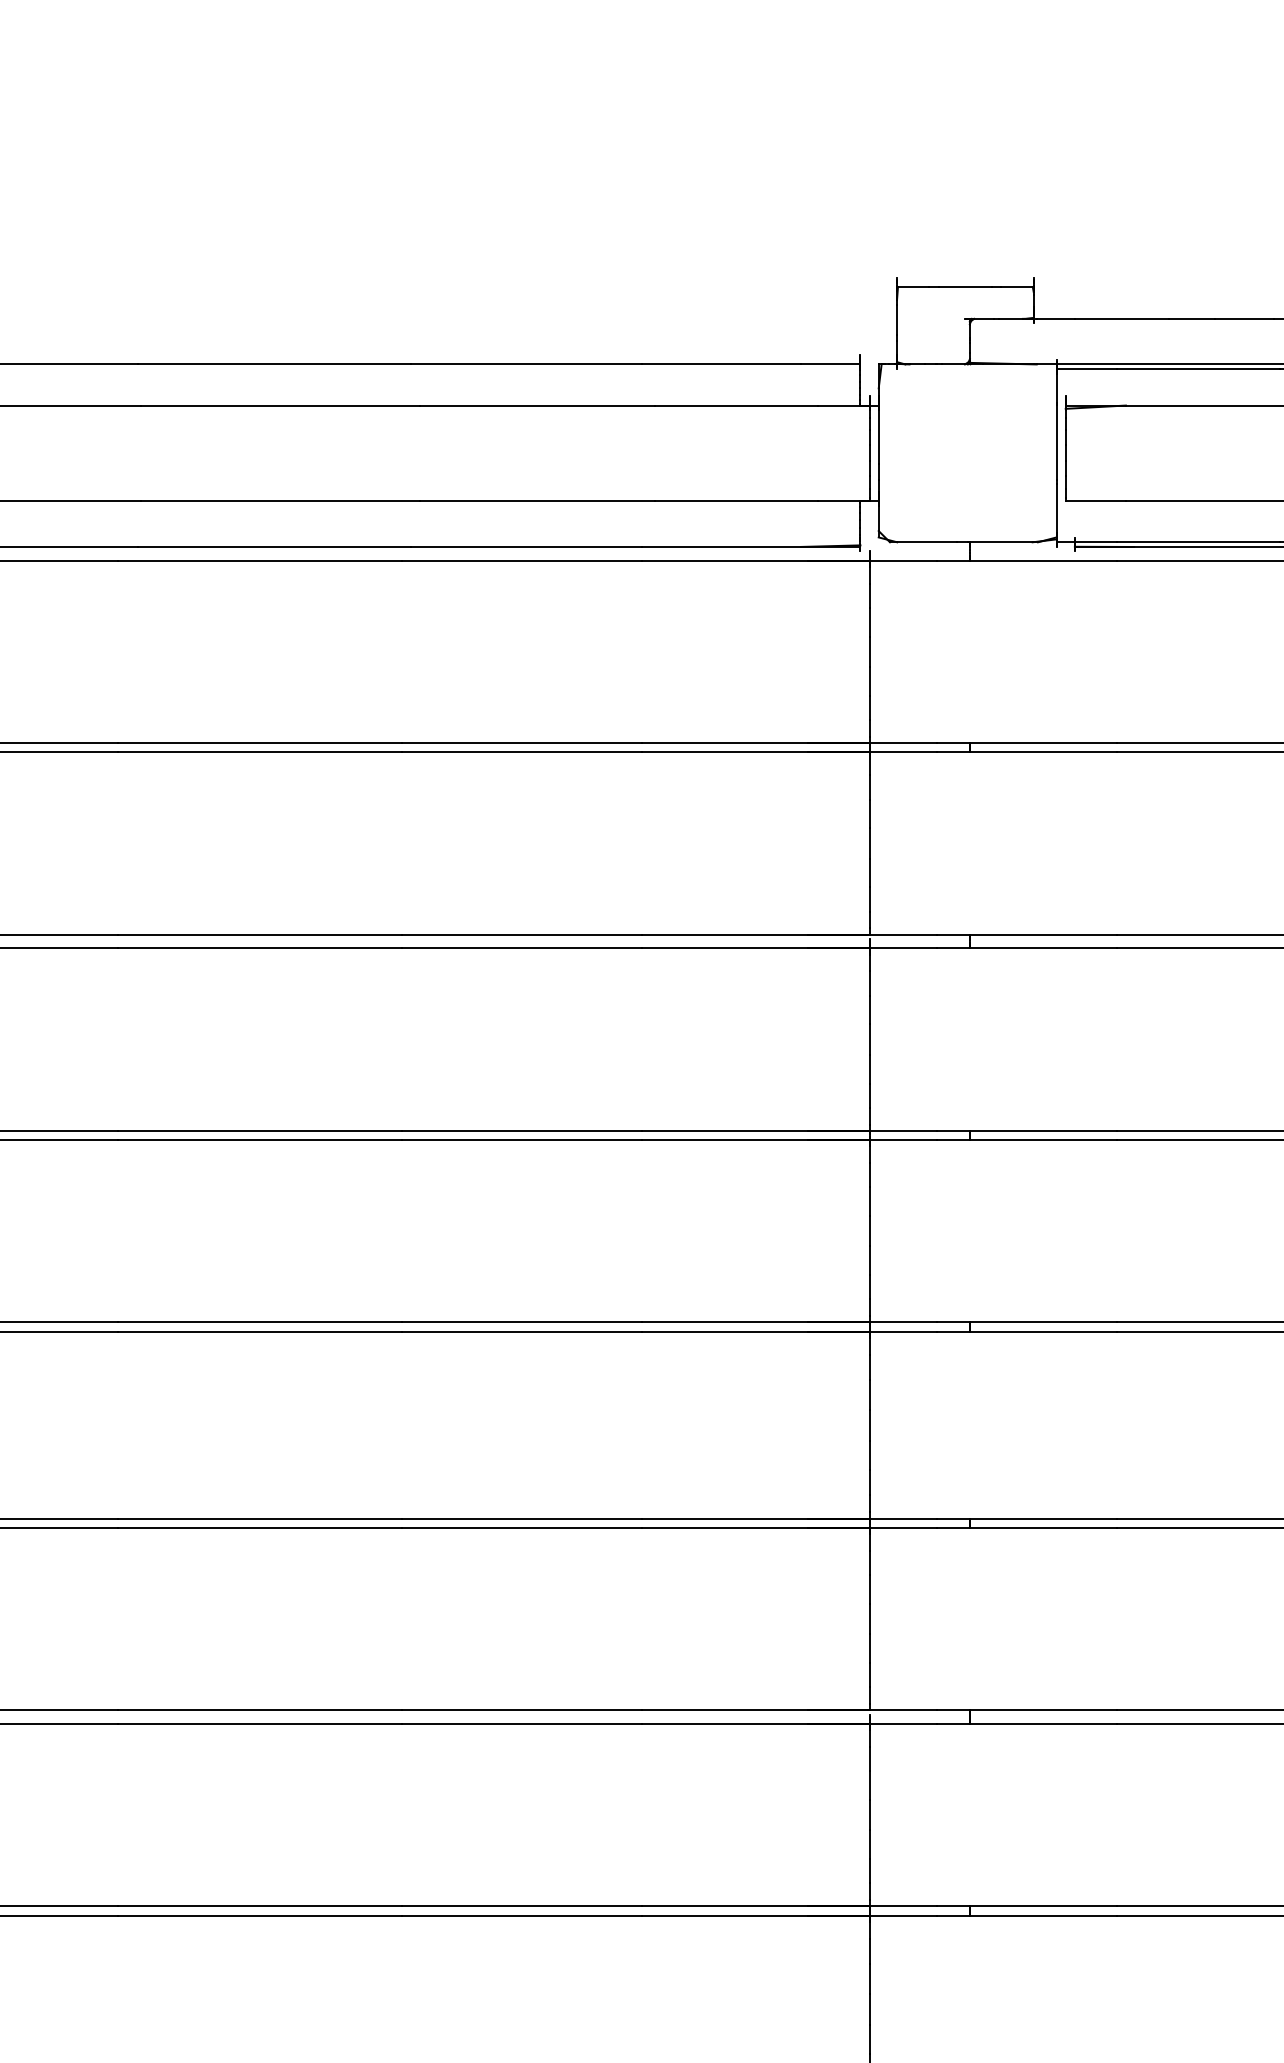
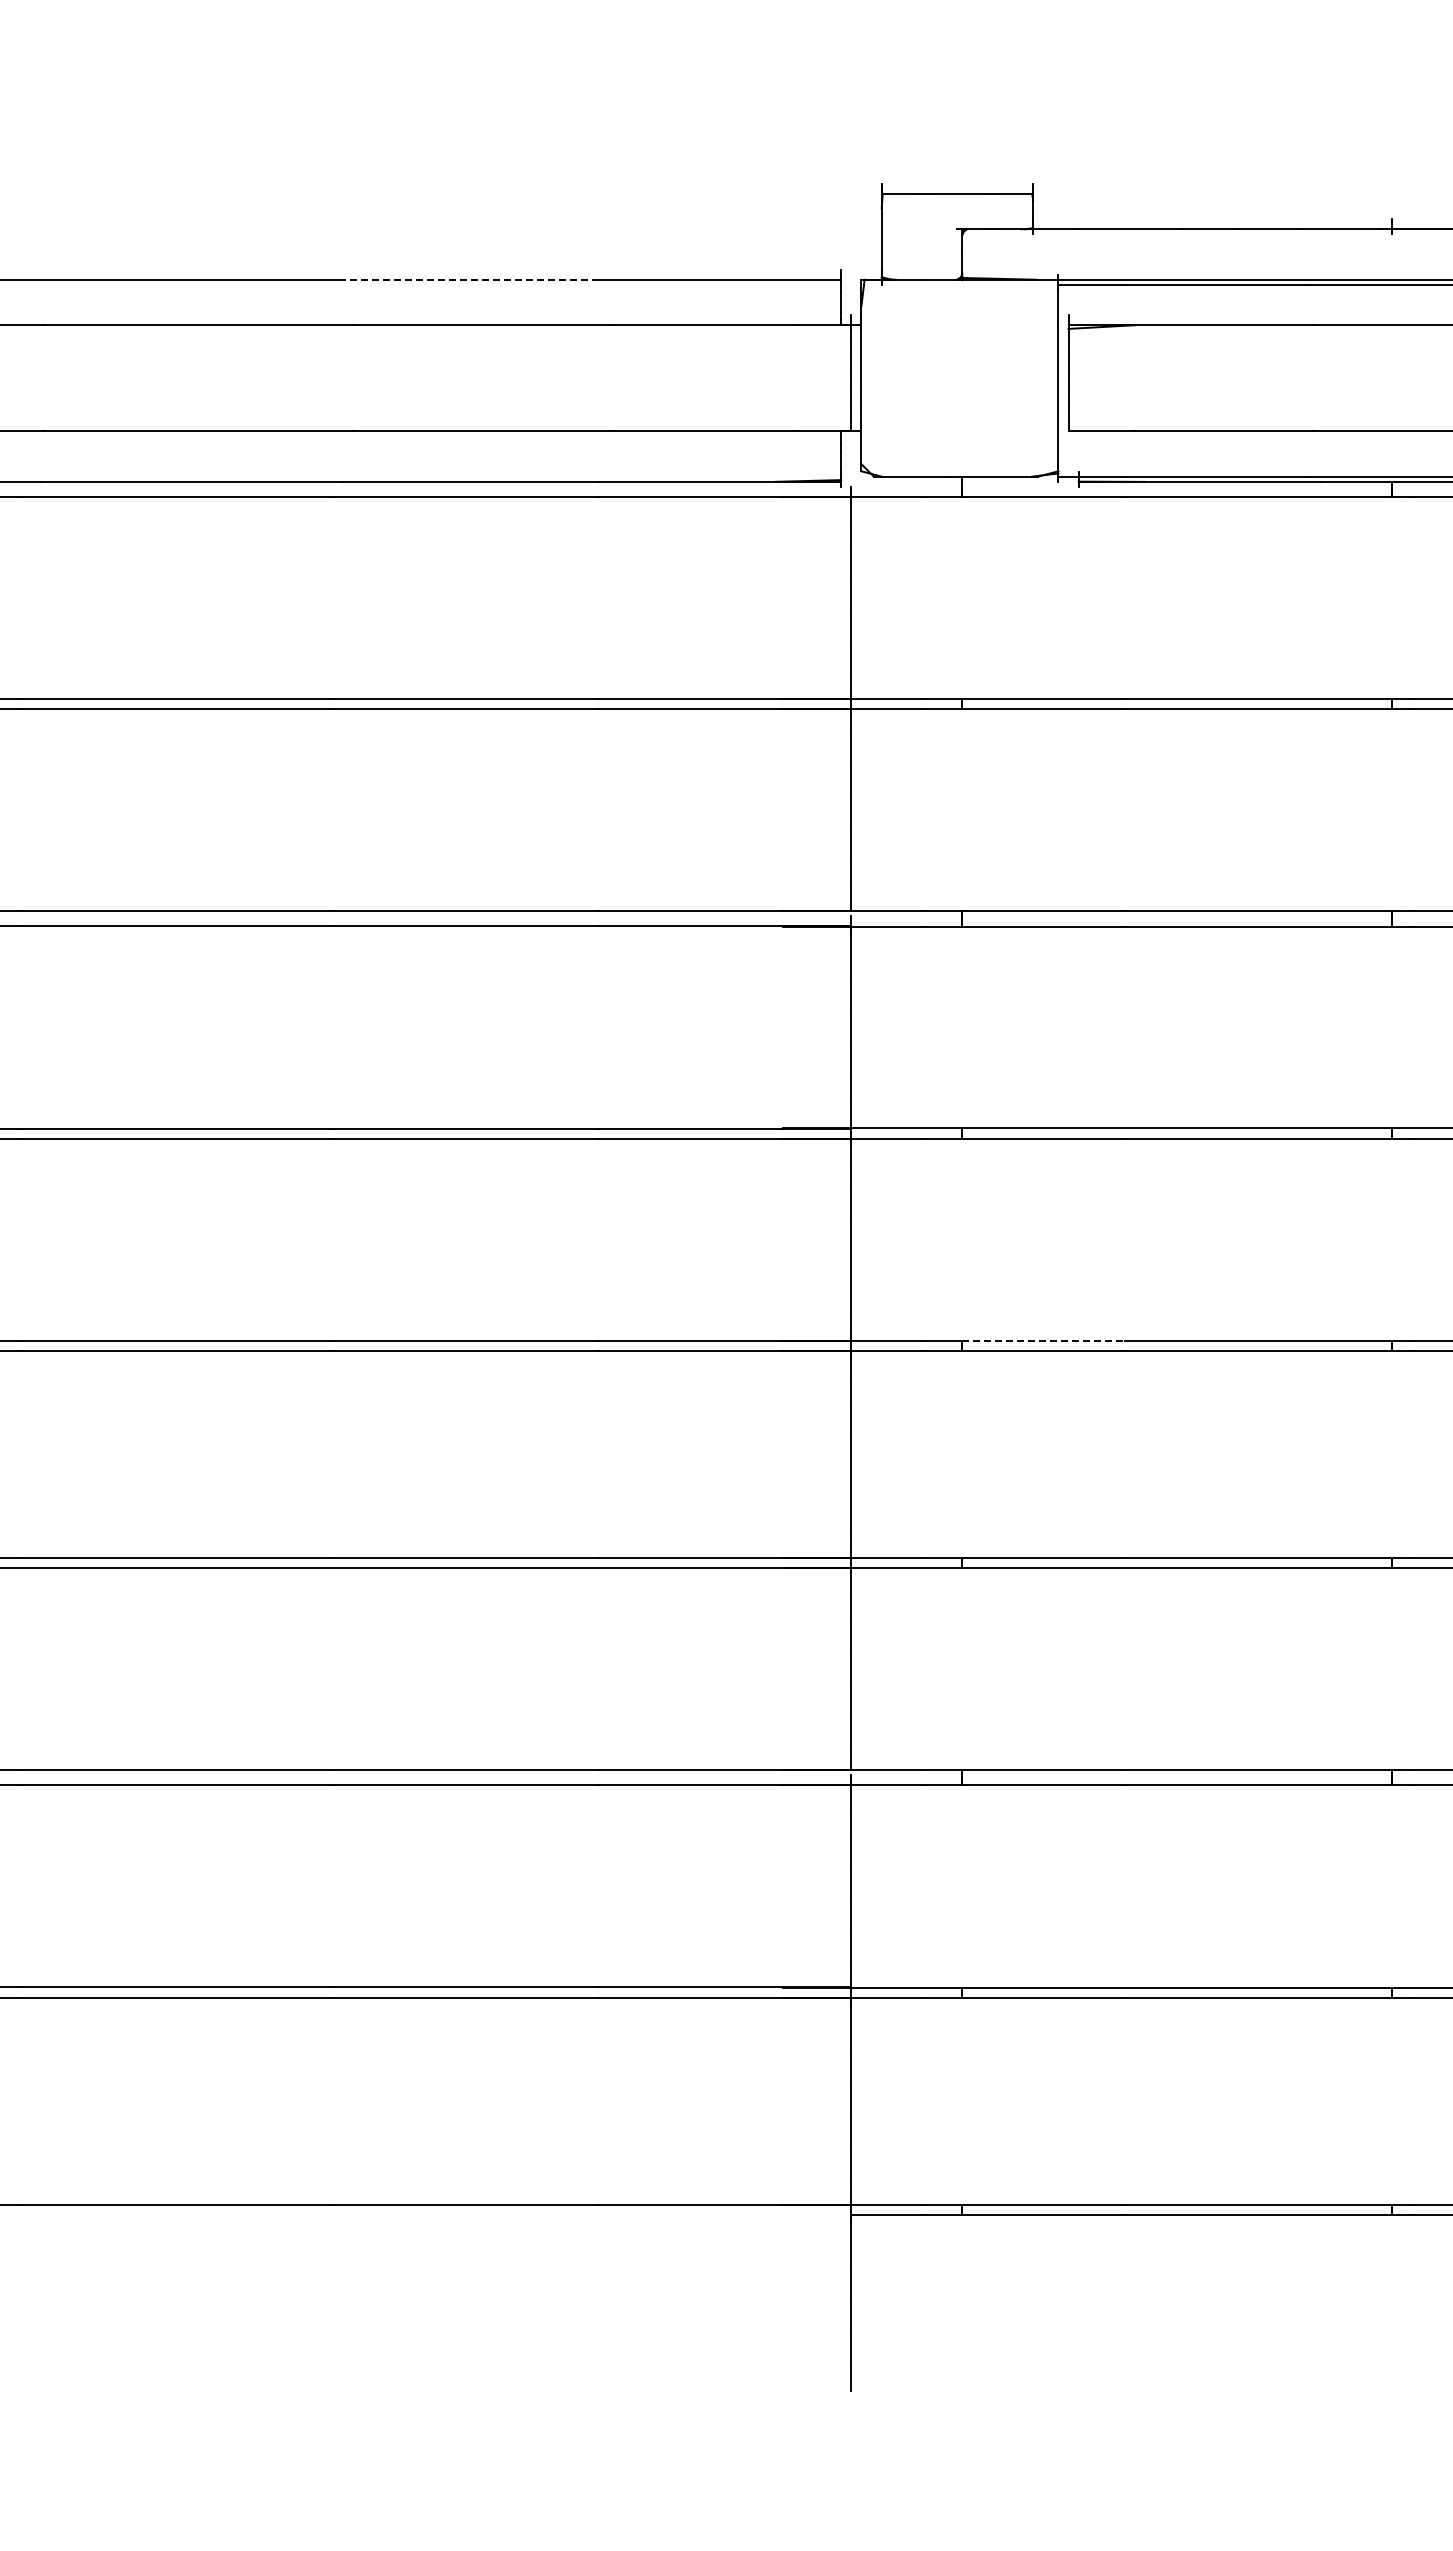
line: (526, 364) -> (471, 279), solid -> dashed
line: (1044, 1322) -> (1044, 1340), solid -> dashed

